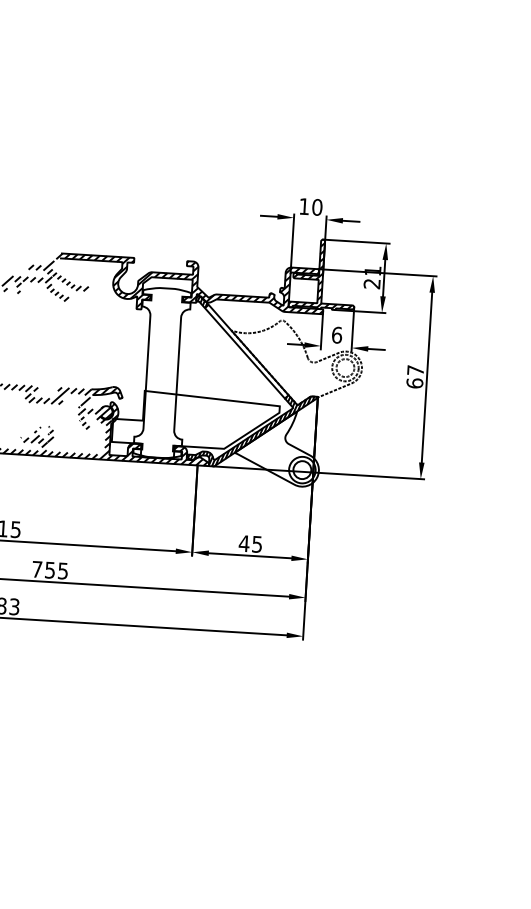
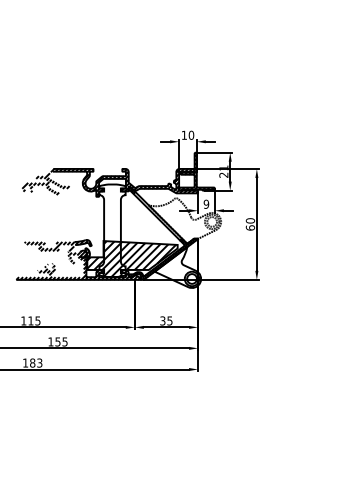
text: (337, 333) -> (206, 203), 6 -> 9
text: (415, 369) -> (250, 220), 67 -> 60
hatch: (193, 427) -> (131, 259), added
text: (243, 542) -> (162, 320), 45 -> 35
text: (36, 568) -> (50, 341), 755 -> 155

